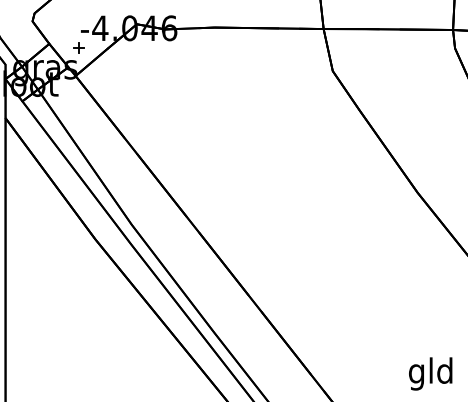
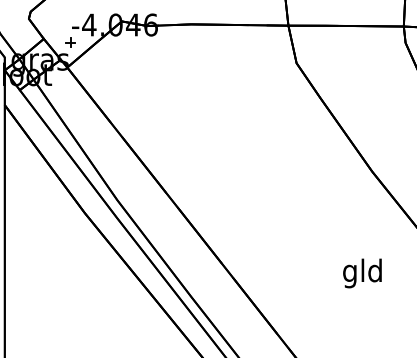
text: (430, 373) -> (362, 273), moved

